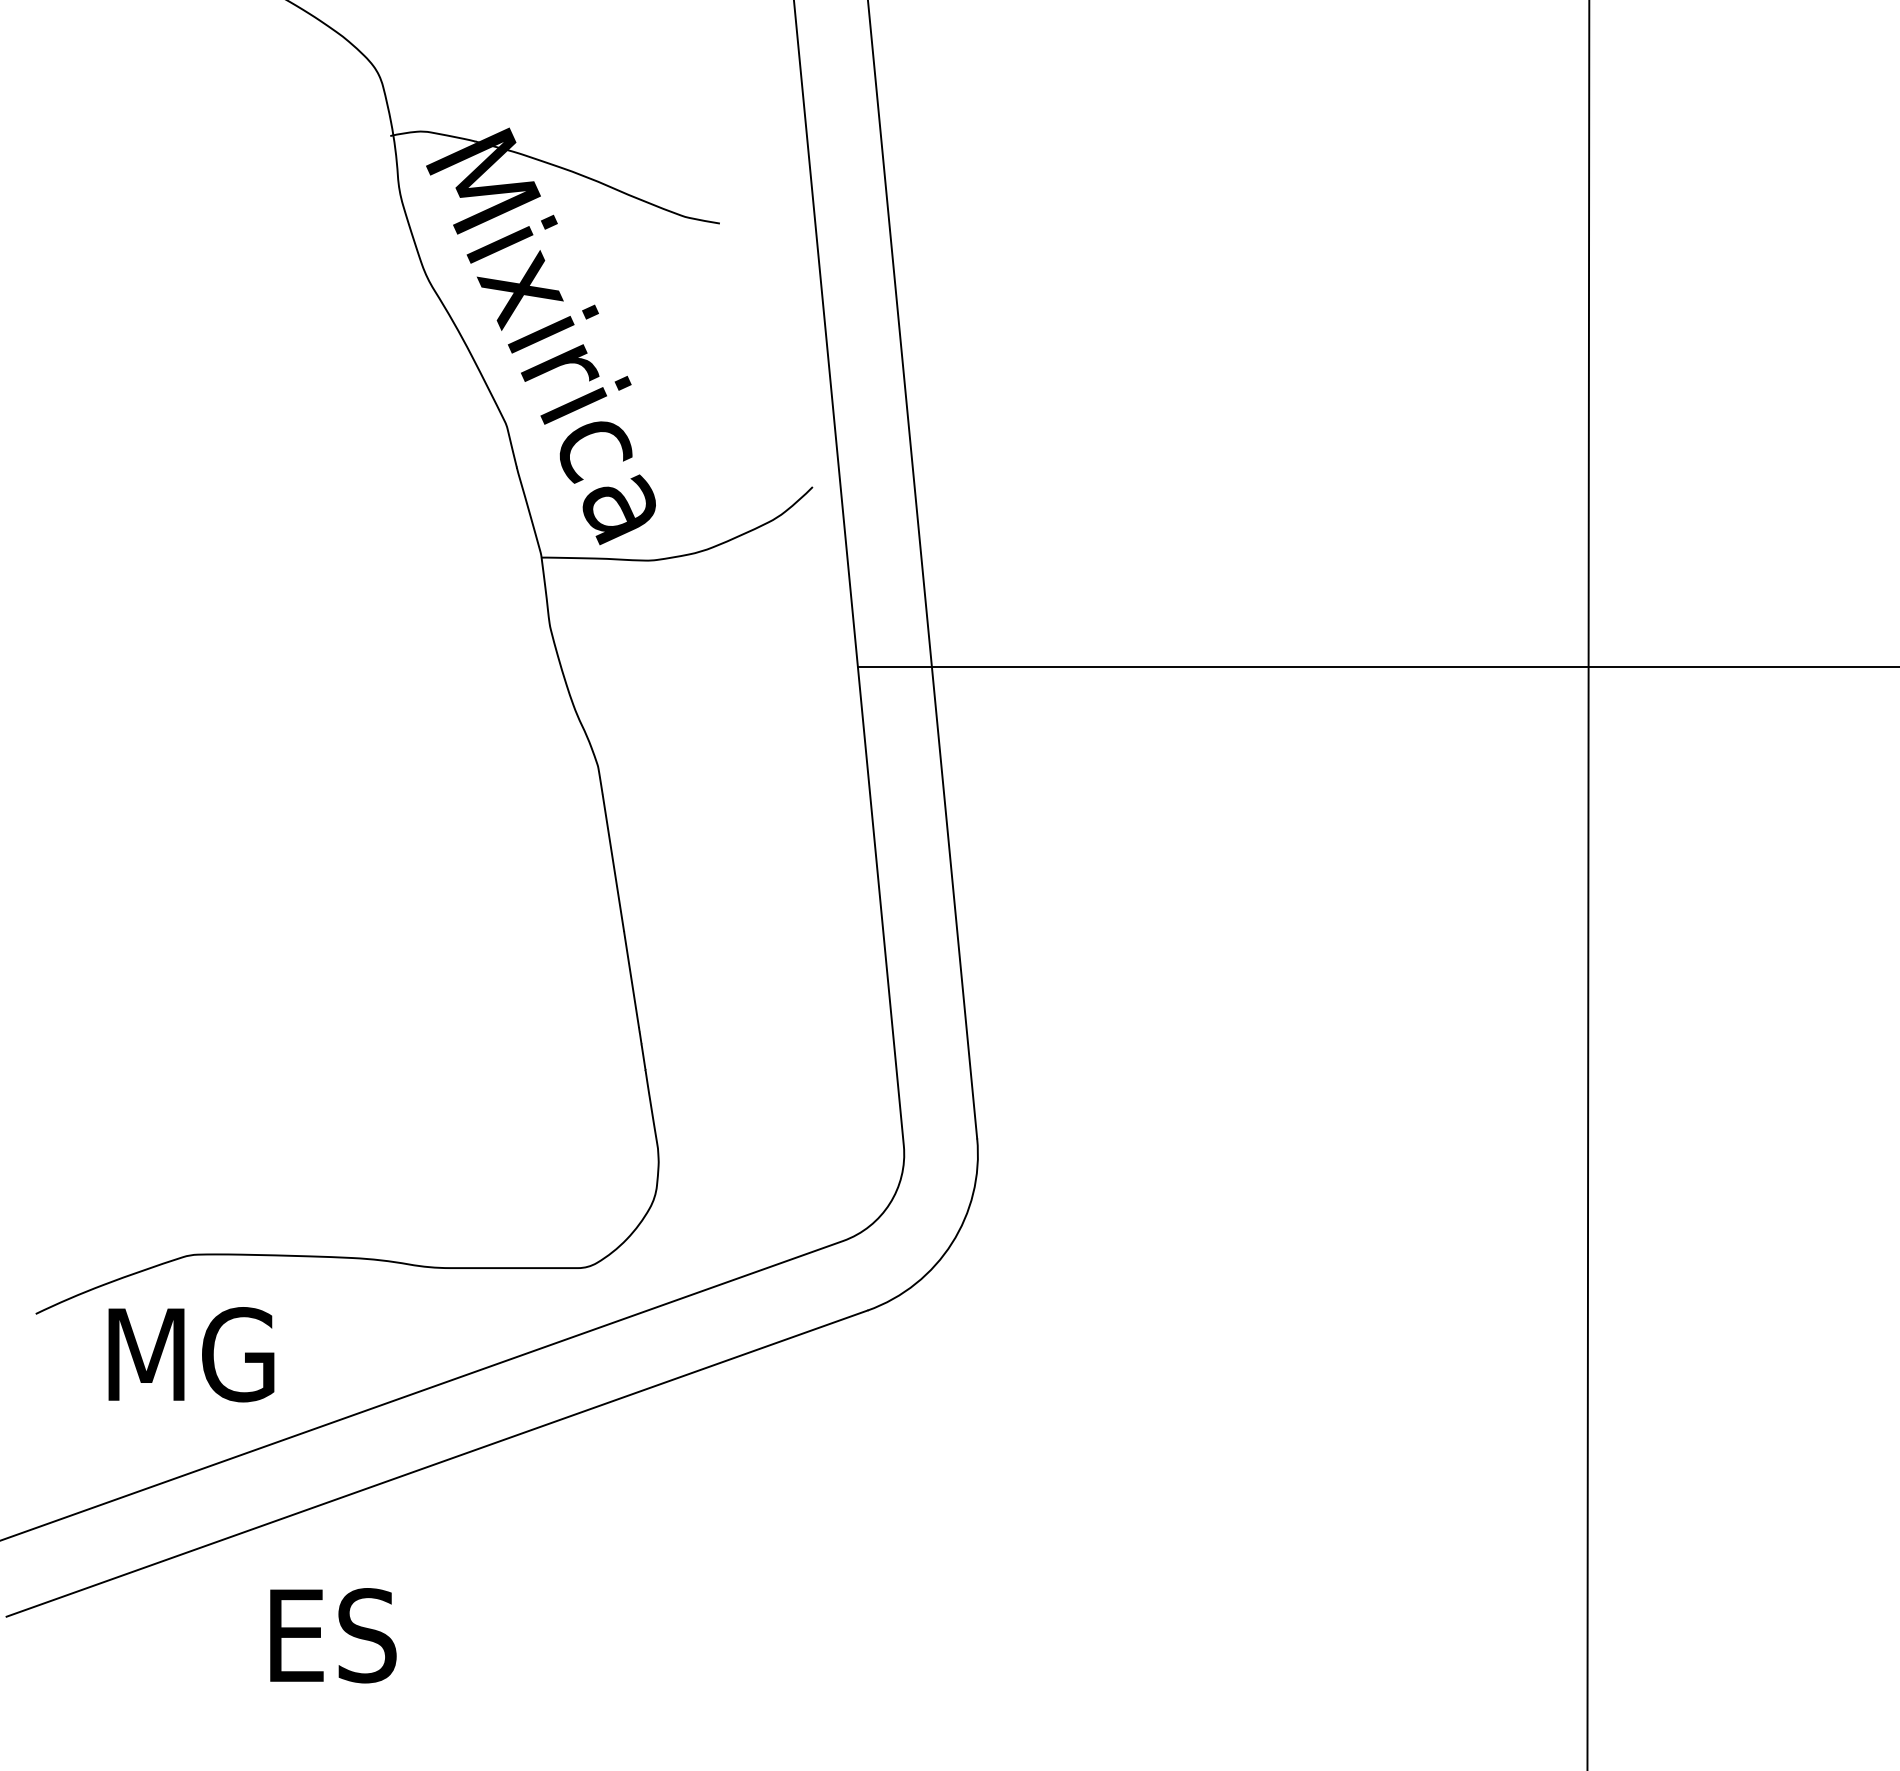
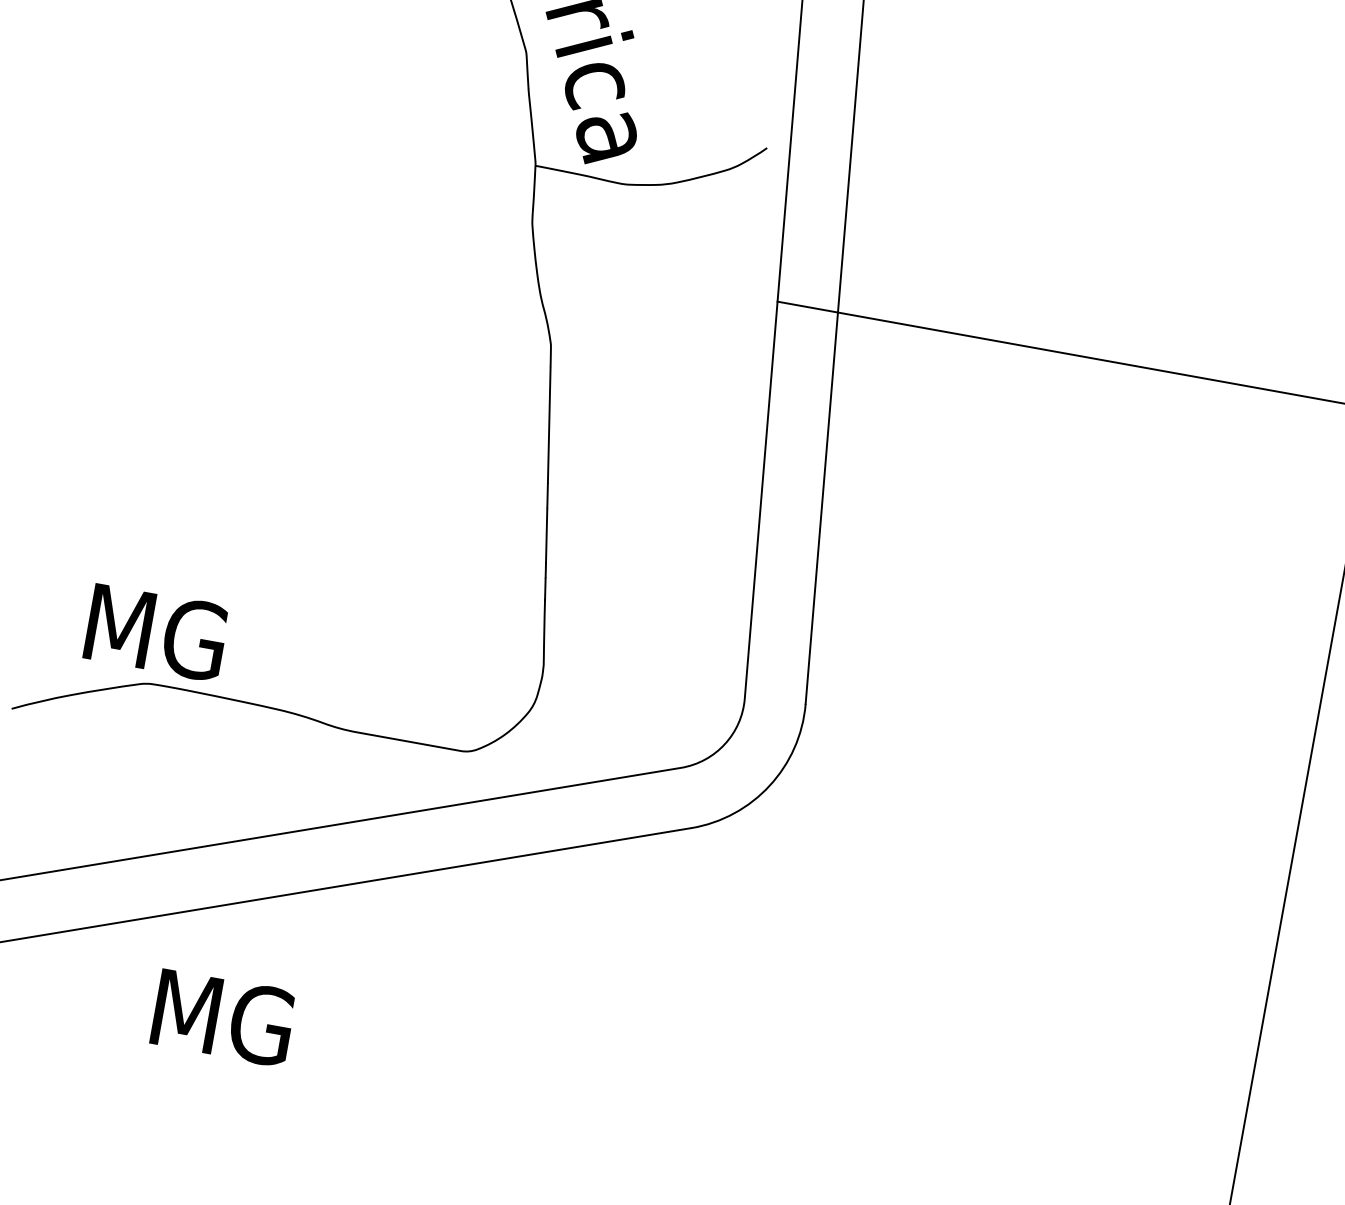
text: (191, 1354) -> (156, 632), moved
text: (358, 1635) -> (227, 1018), ES -> MG

